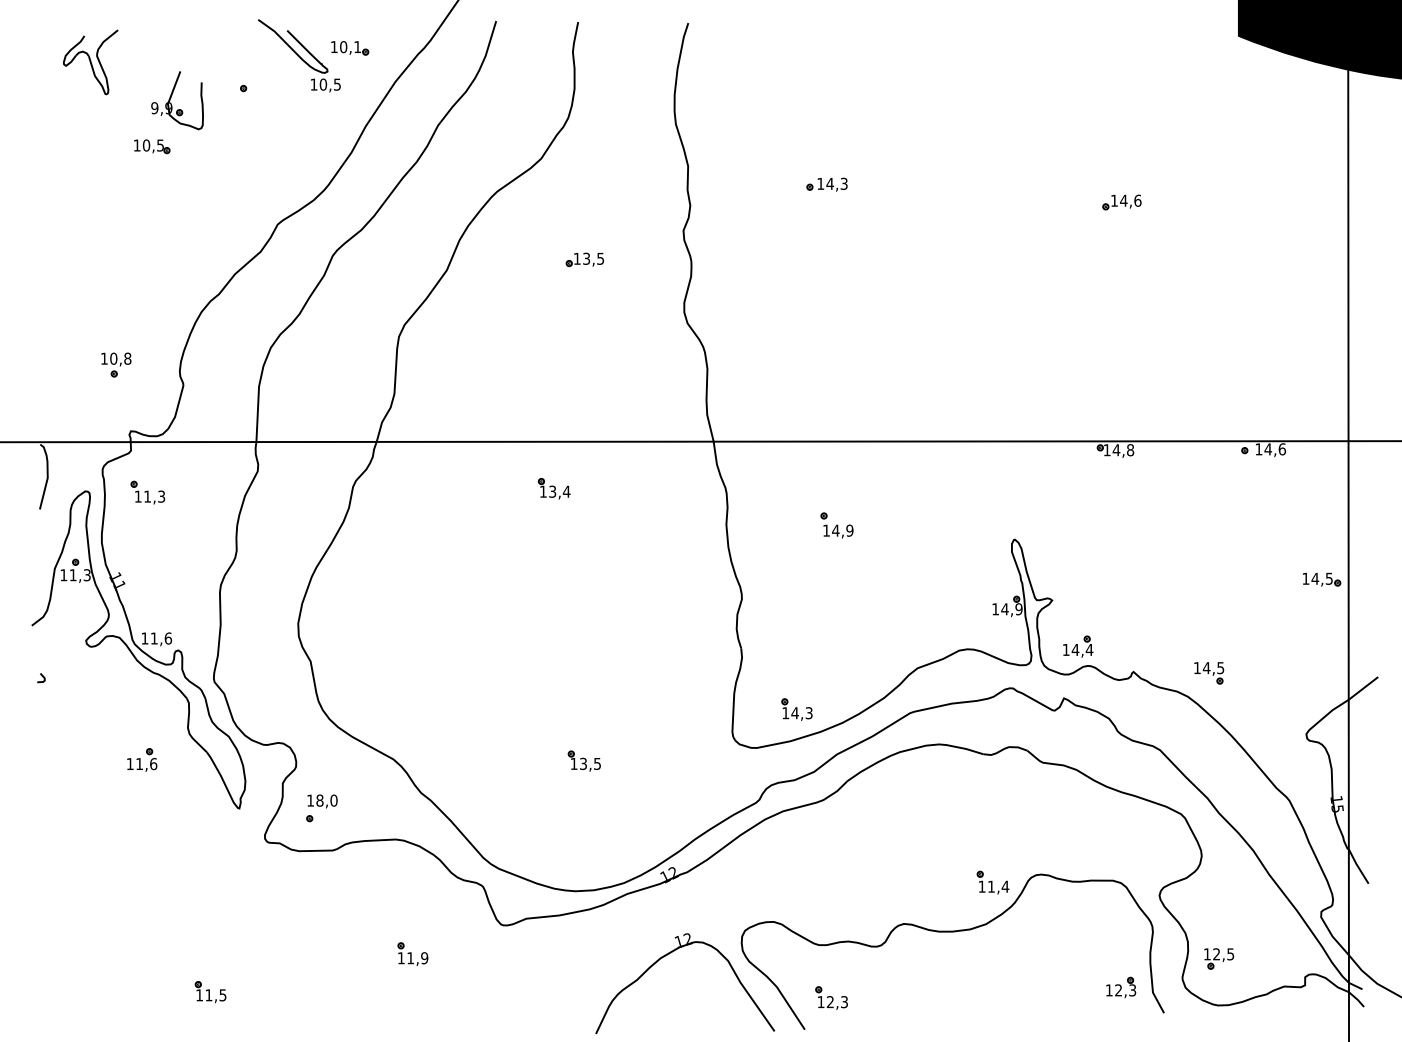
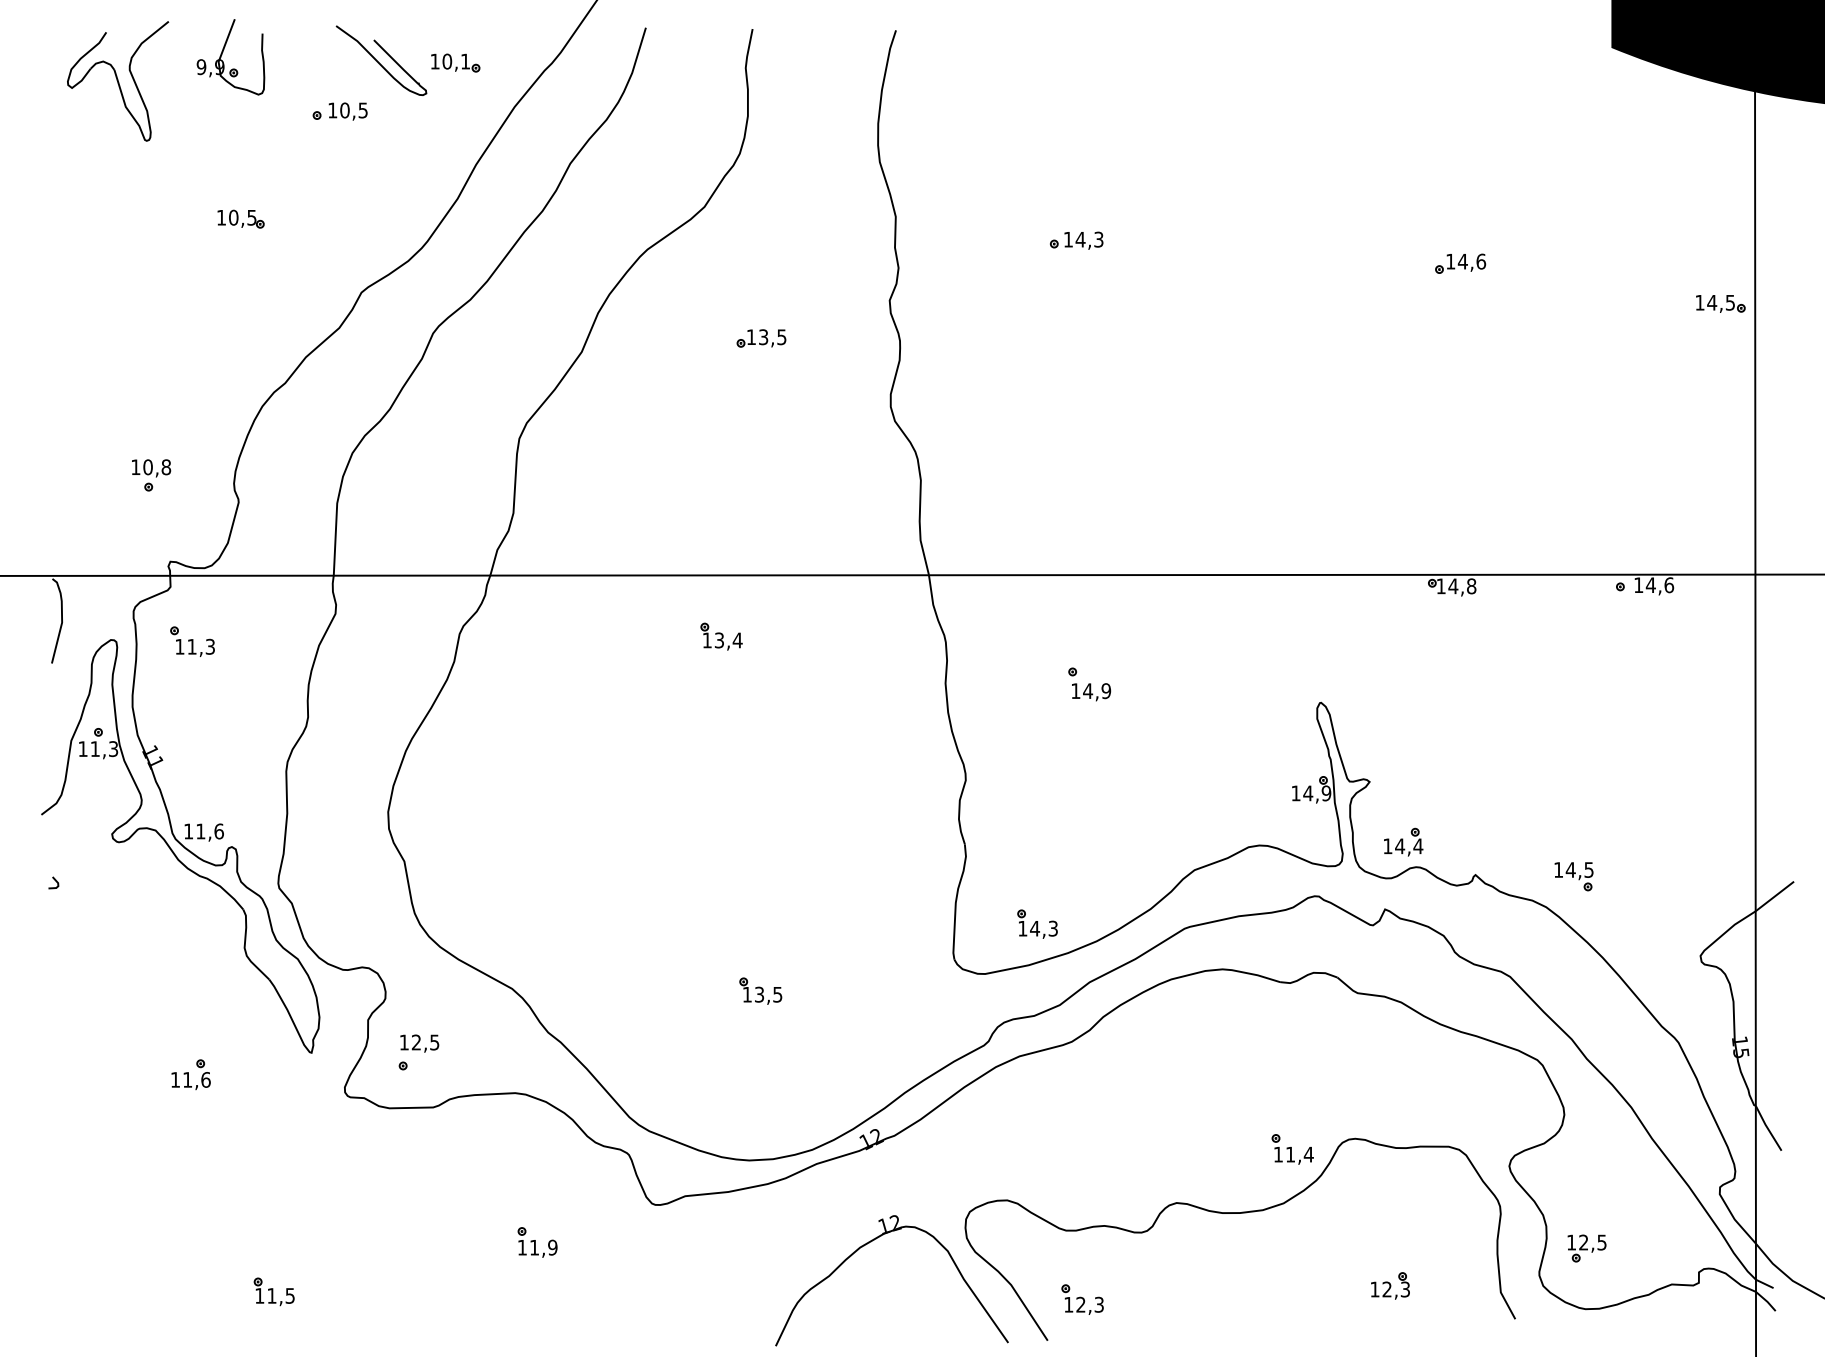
part: (91, 62) -> (118, 81), size x1.43
text: (325, 85) -> (347, 111), moved
part: (171, 103) -> (223, 61), moved
part: (151, 146) -> (240, 218), moved
part: (1321, 579) -> (1720, 303), moved
part: (141, 759) -> (190, 1074), moved
text: (326, 800) -> (425, 1042), 18,0 -> 12,5
part: (1121, 987) -> (1390, 1285), moved

